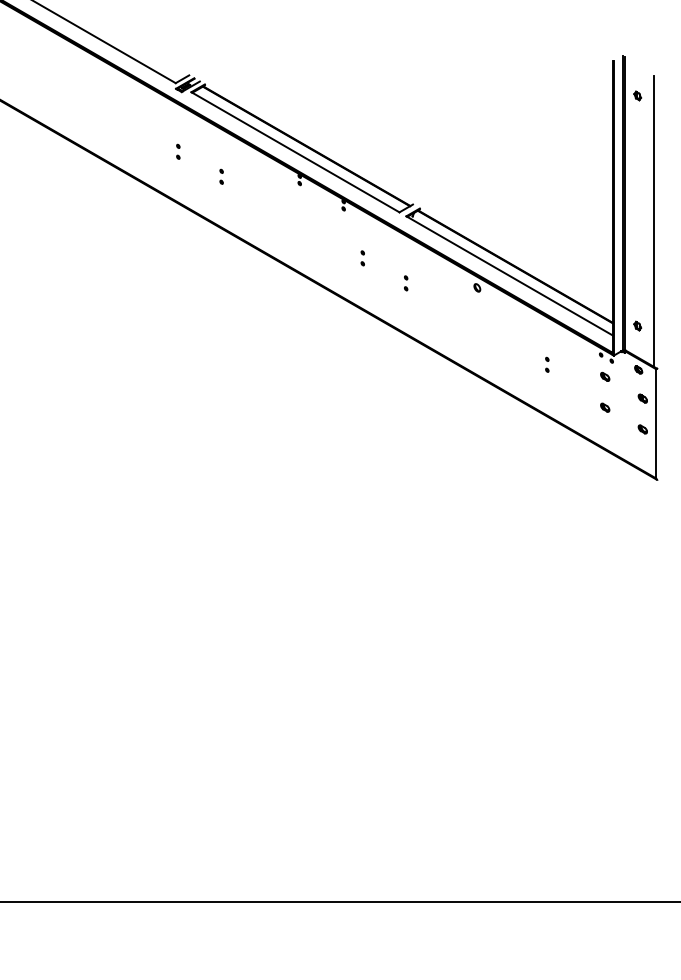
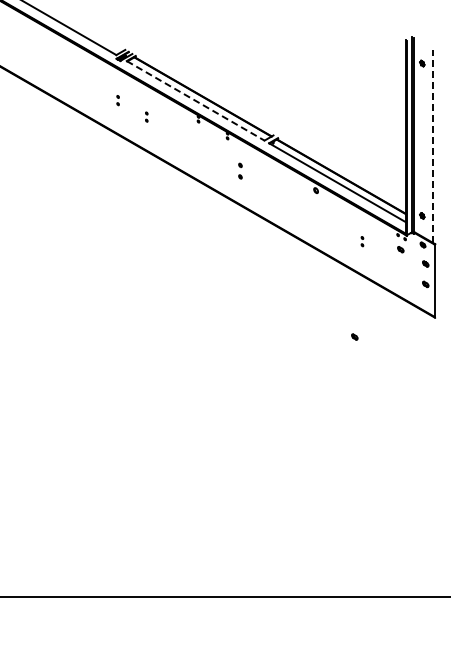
line: (295, 151) -> (195, 100), solid -> dashed
line: (654, 221) -> (433, 146), solid -> dashed
part: (361, 257) -> (239, 170), size x1.6
part: (405, 283) -> (268, 187), removed
part: (604, 406) -> (354, 336), moved

